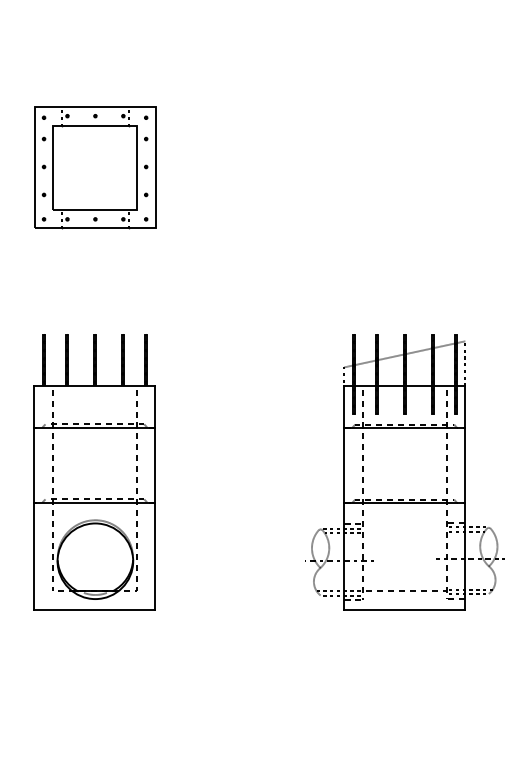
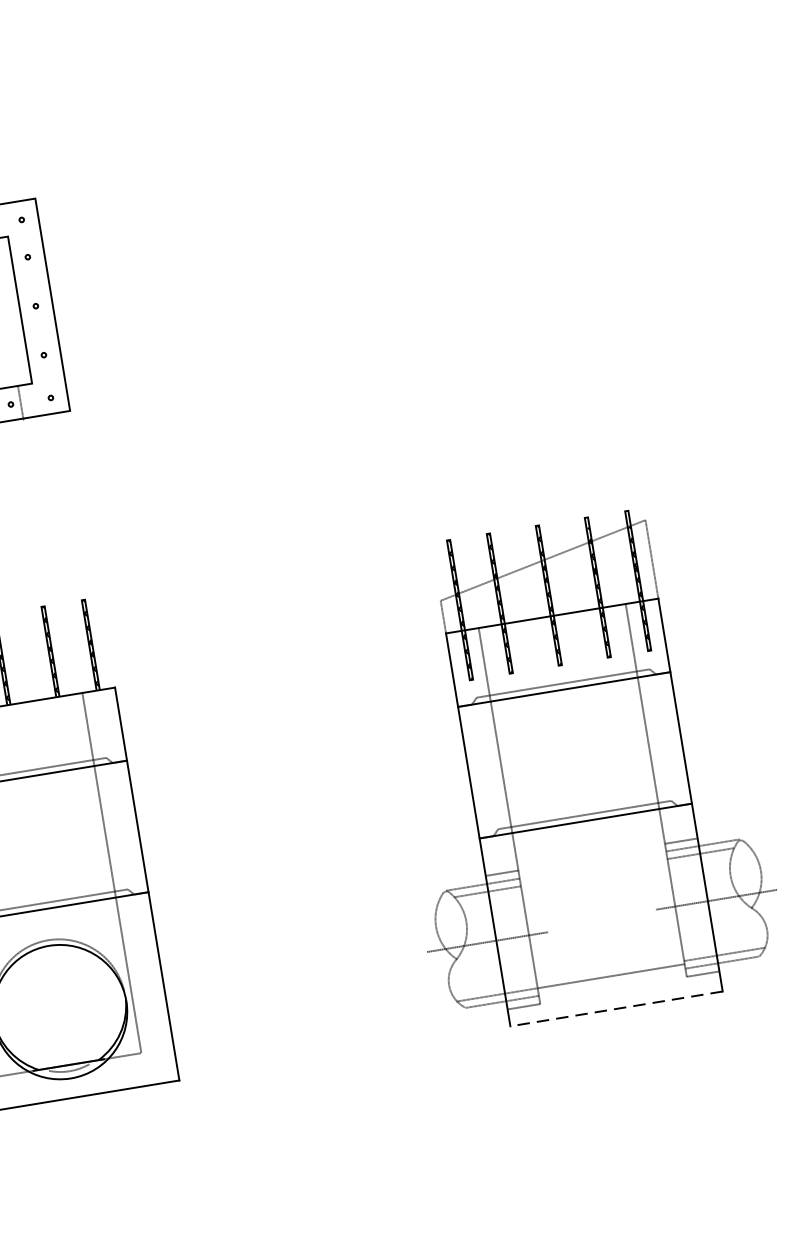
line: (404, 610) -> (616, 1009), solid -> dashed

